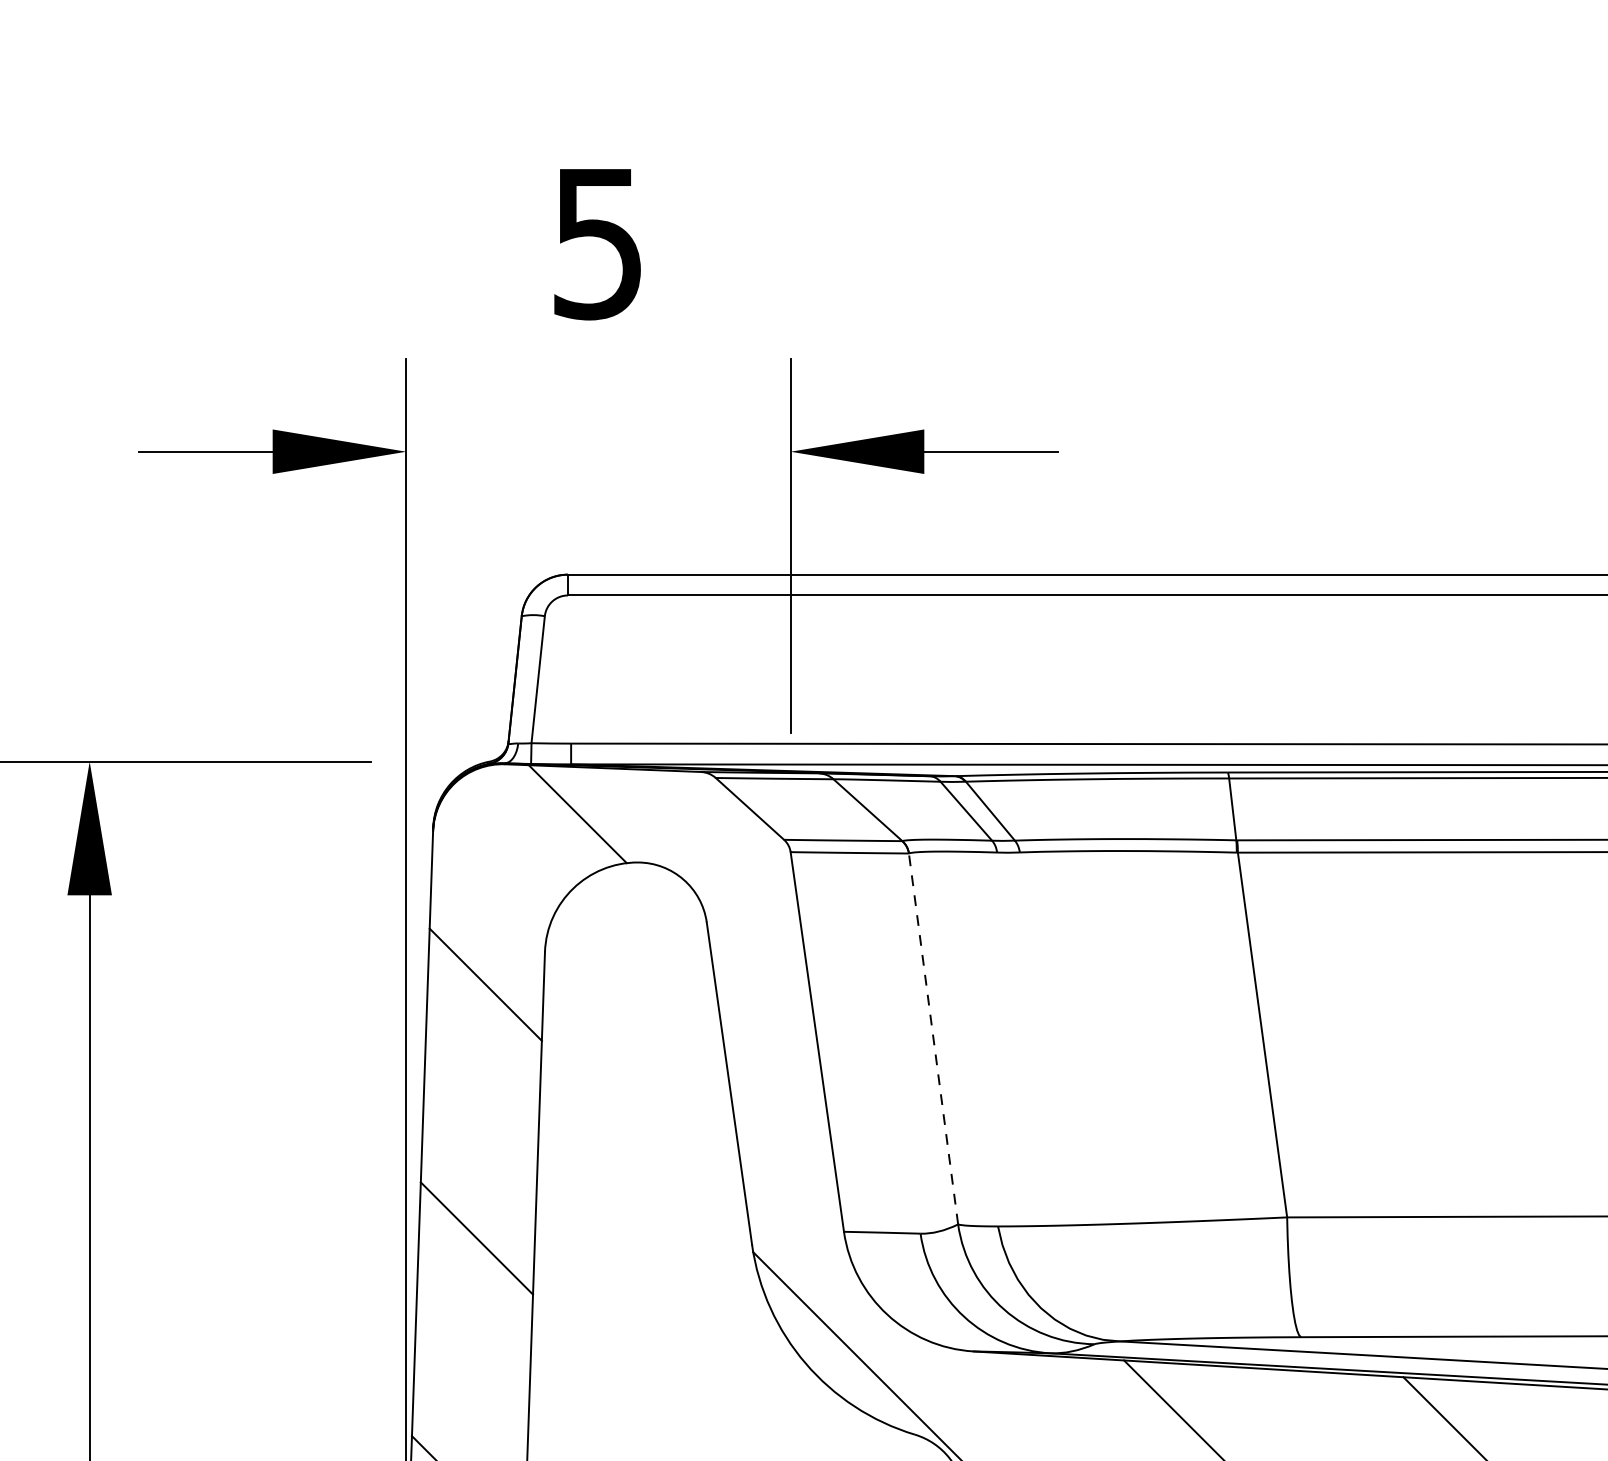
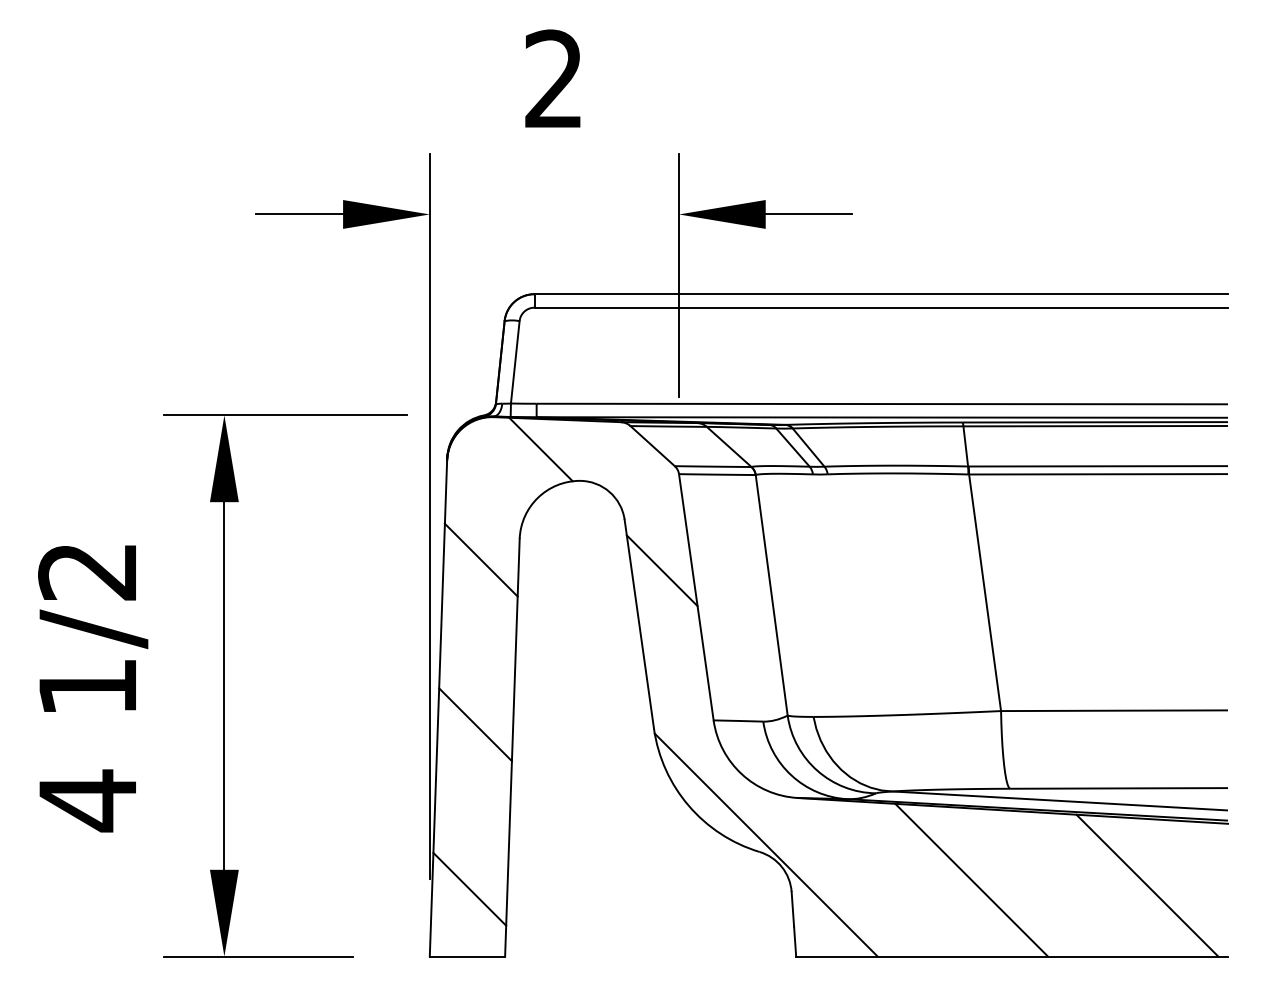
text: (597, 243) -> (553, 79), 5 -> 2
line: (763, 1000) -> (661, 570), added
line: (933, 1036) -> (771, 593), dashed -> solid

